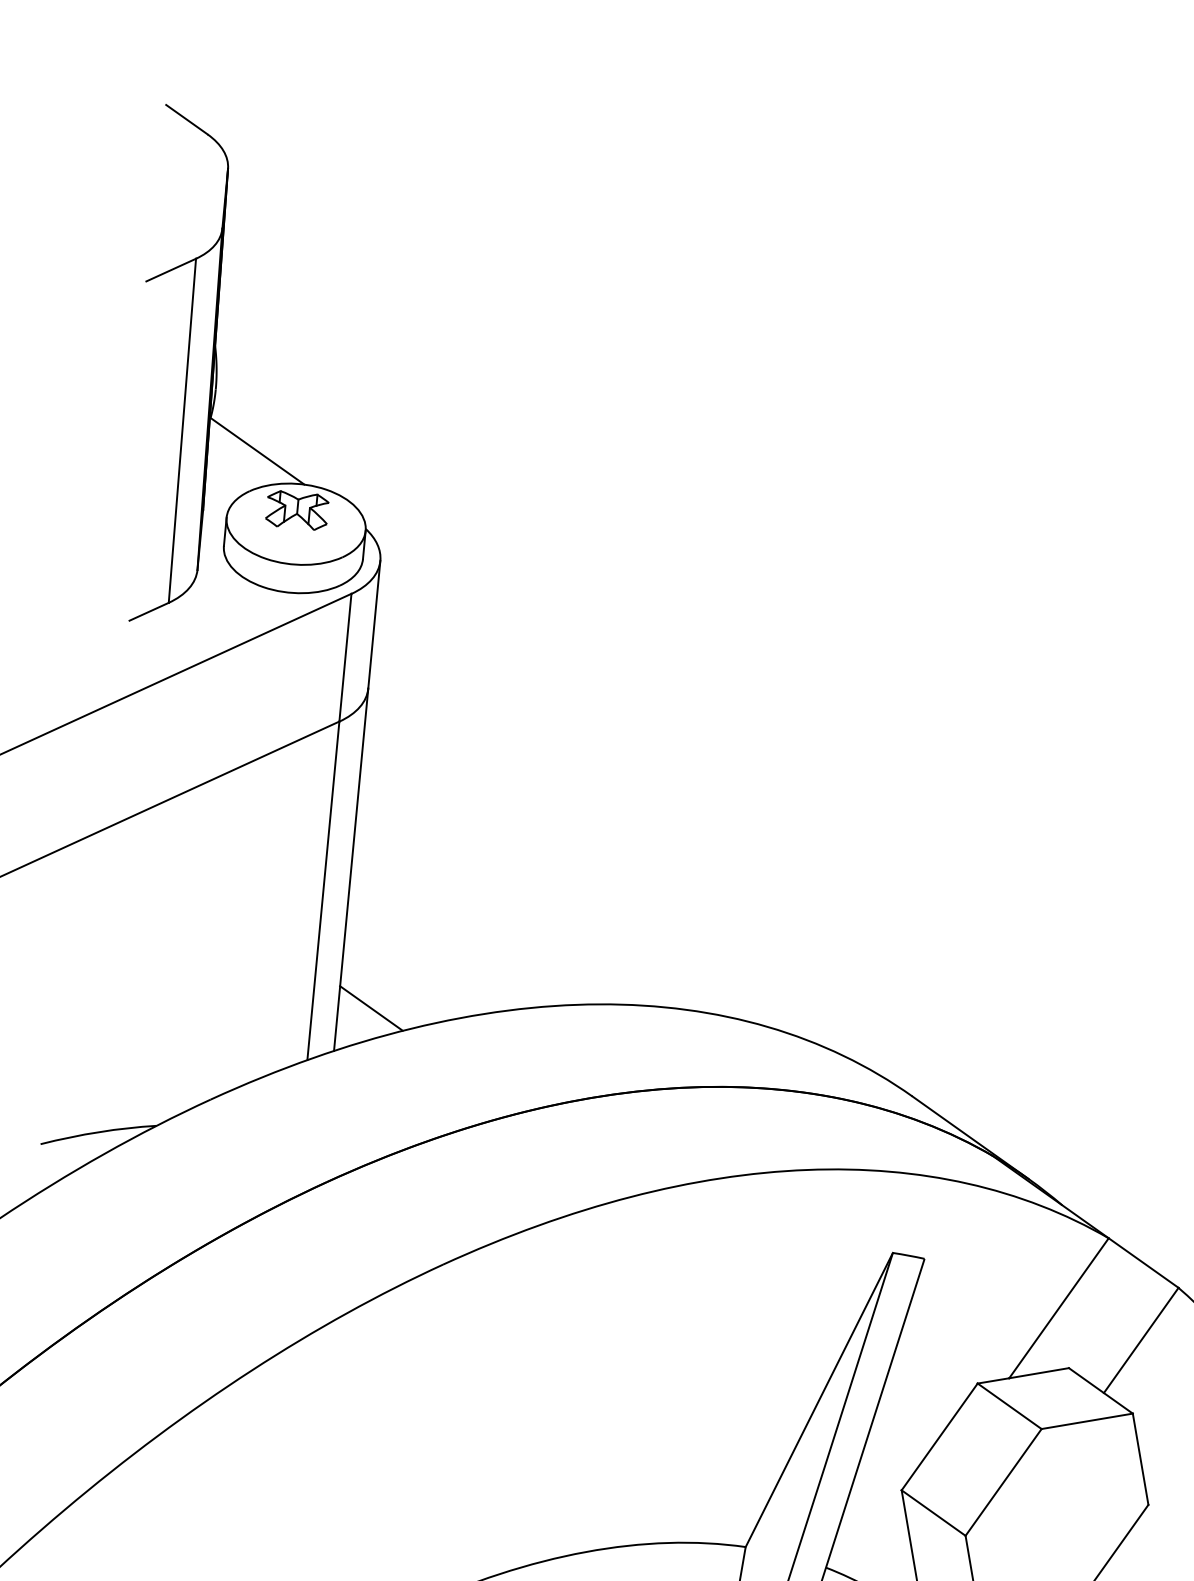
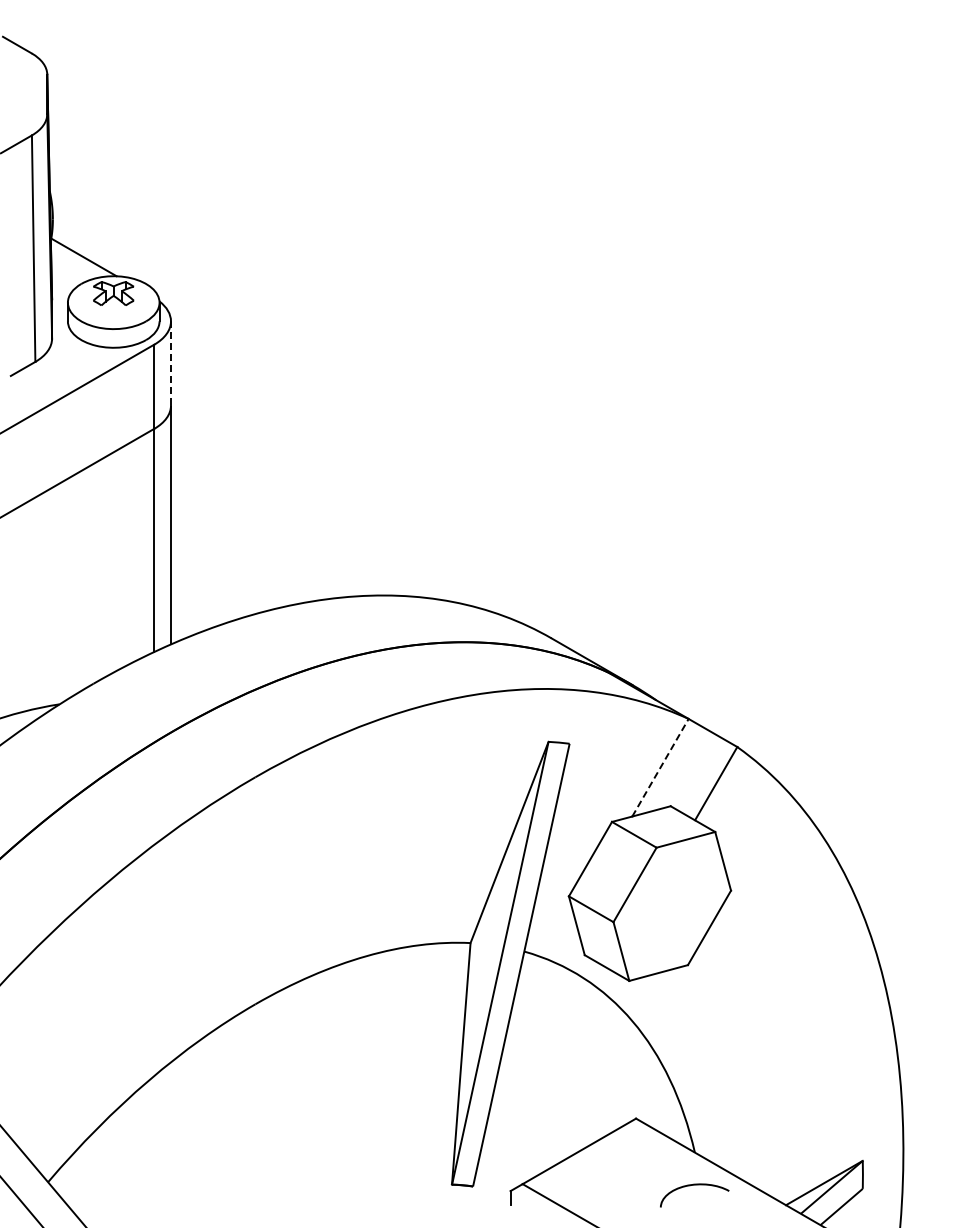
line: (375, 624) -> (171, 363), solid -> dashed
line: (371, 1007) -> (192, 613), removed
line: (1059, 1307) -> (660, 767), solid -> dashed

